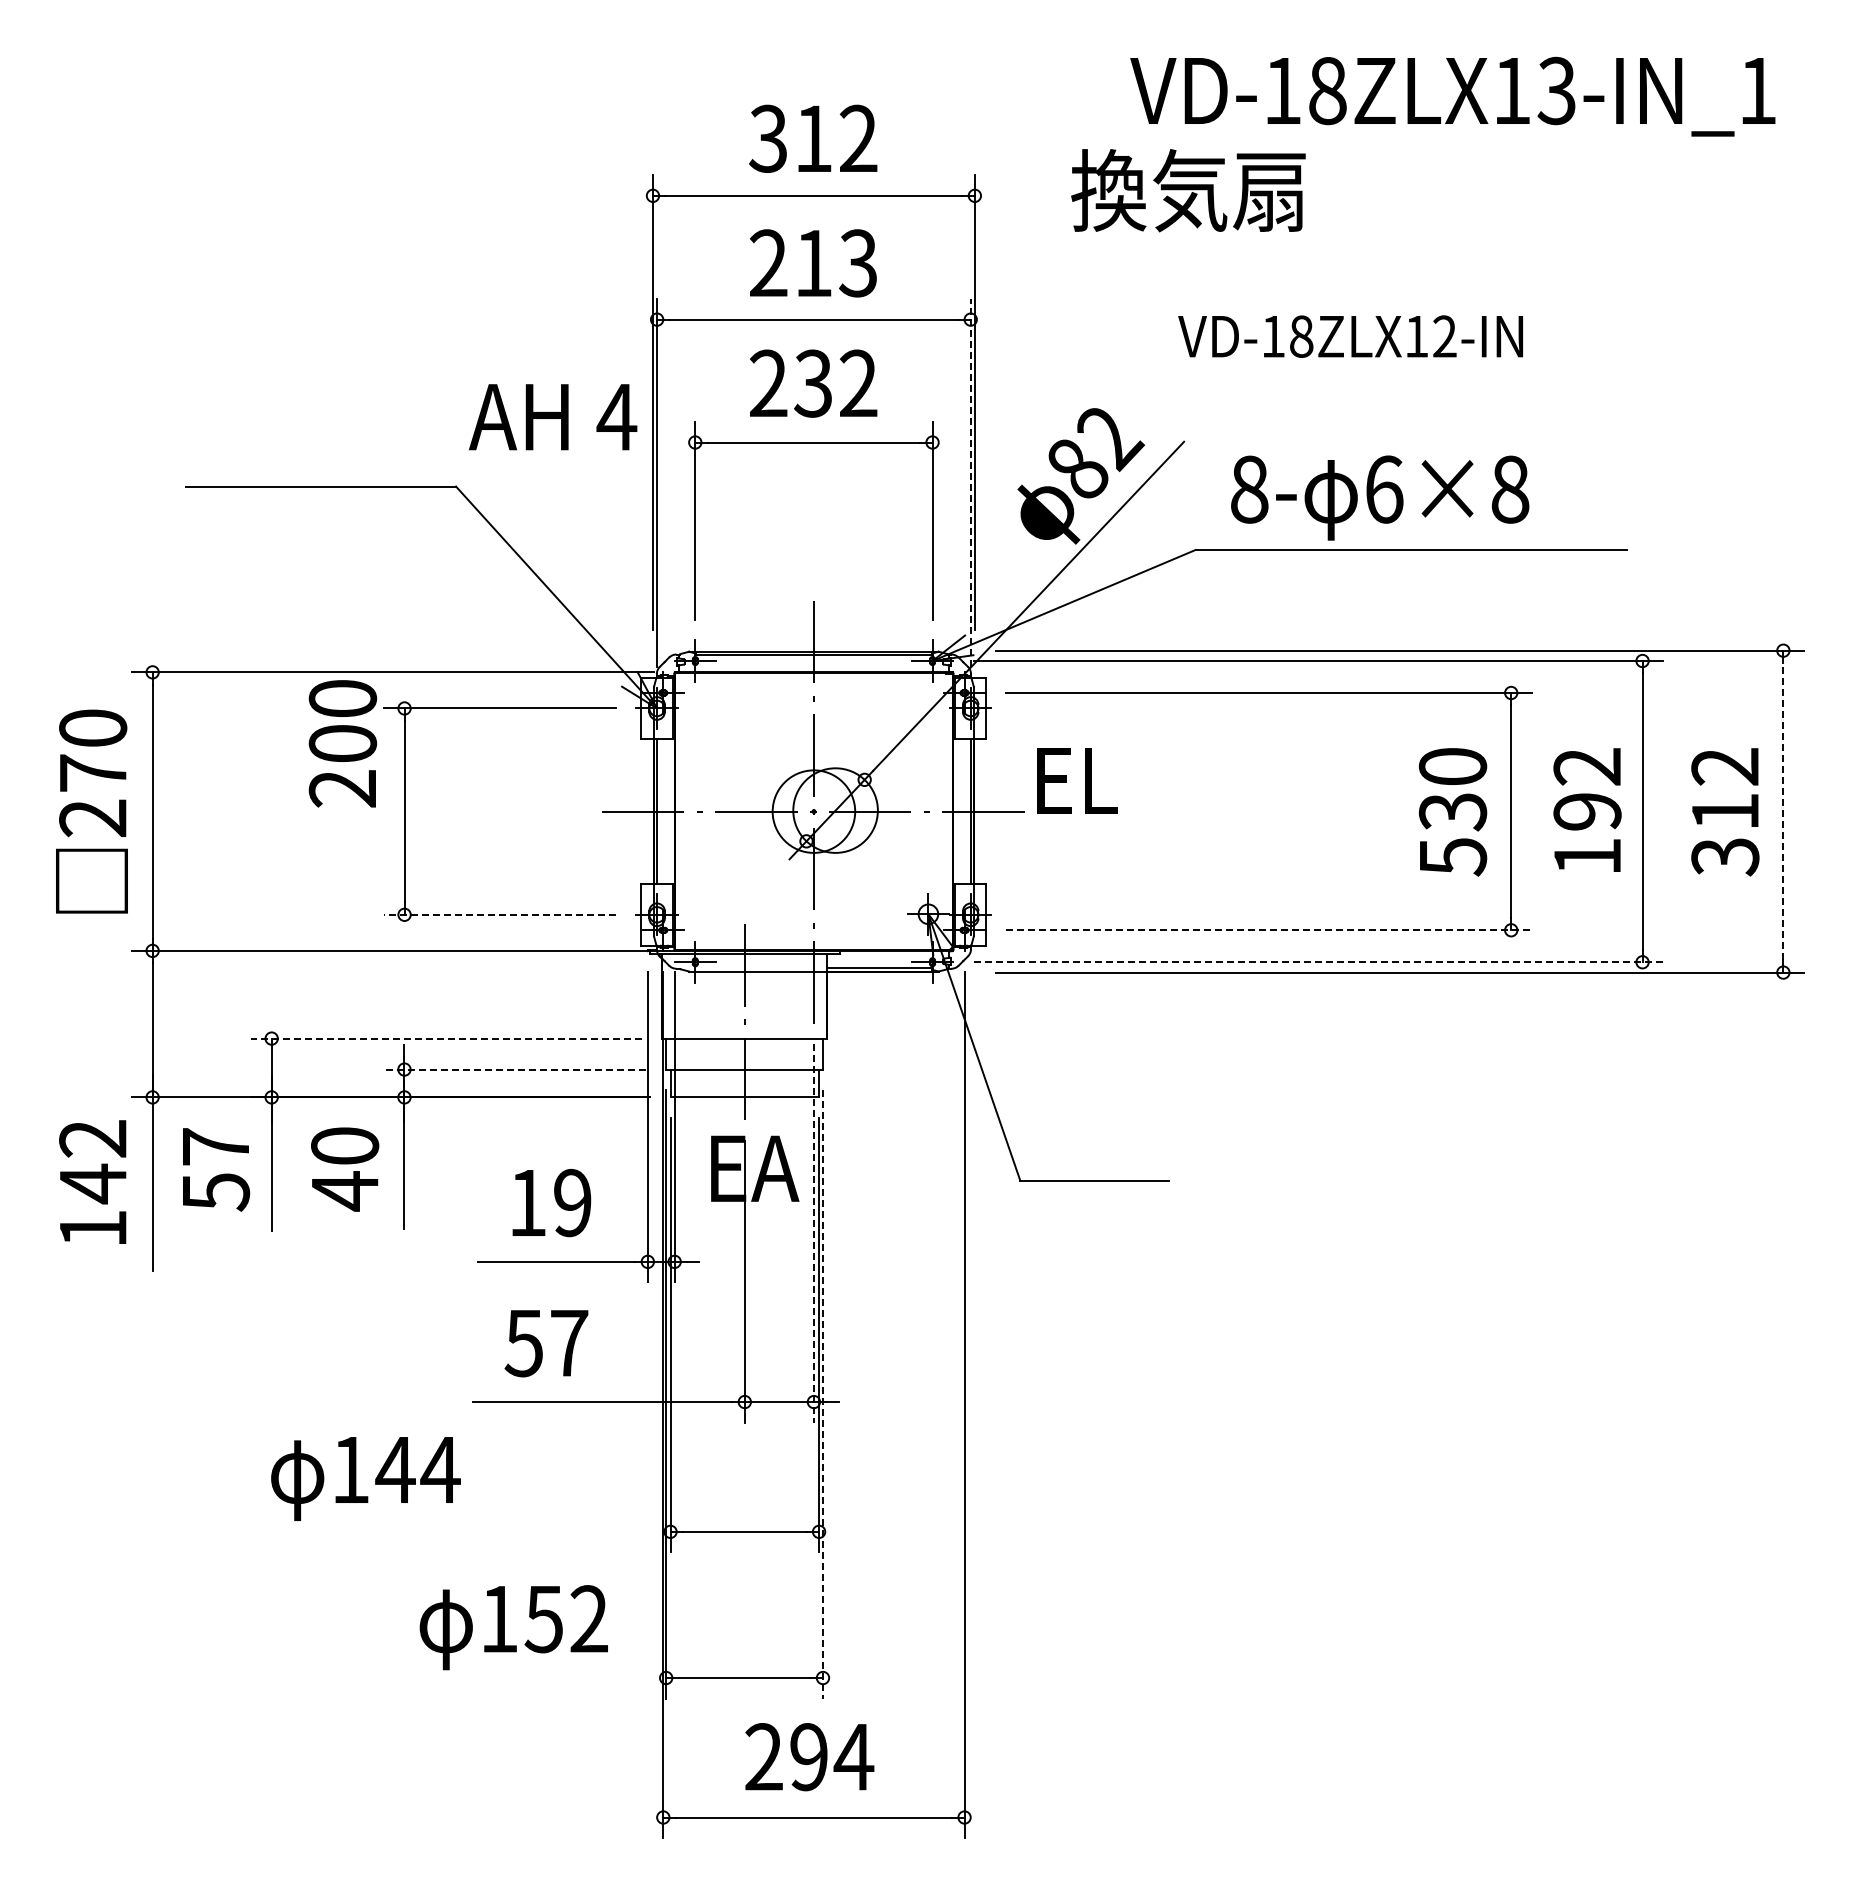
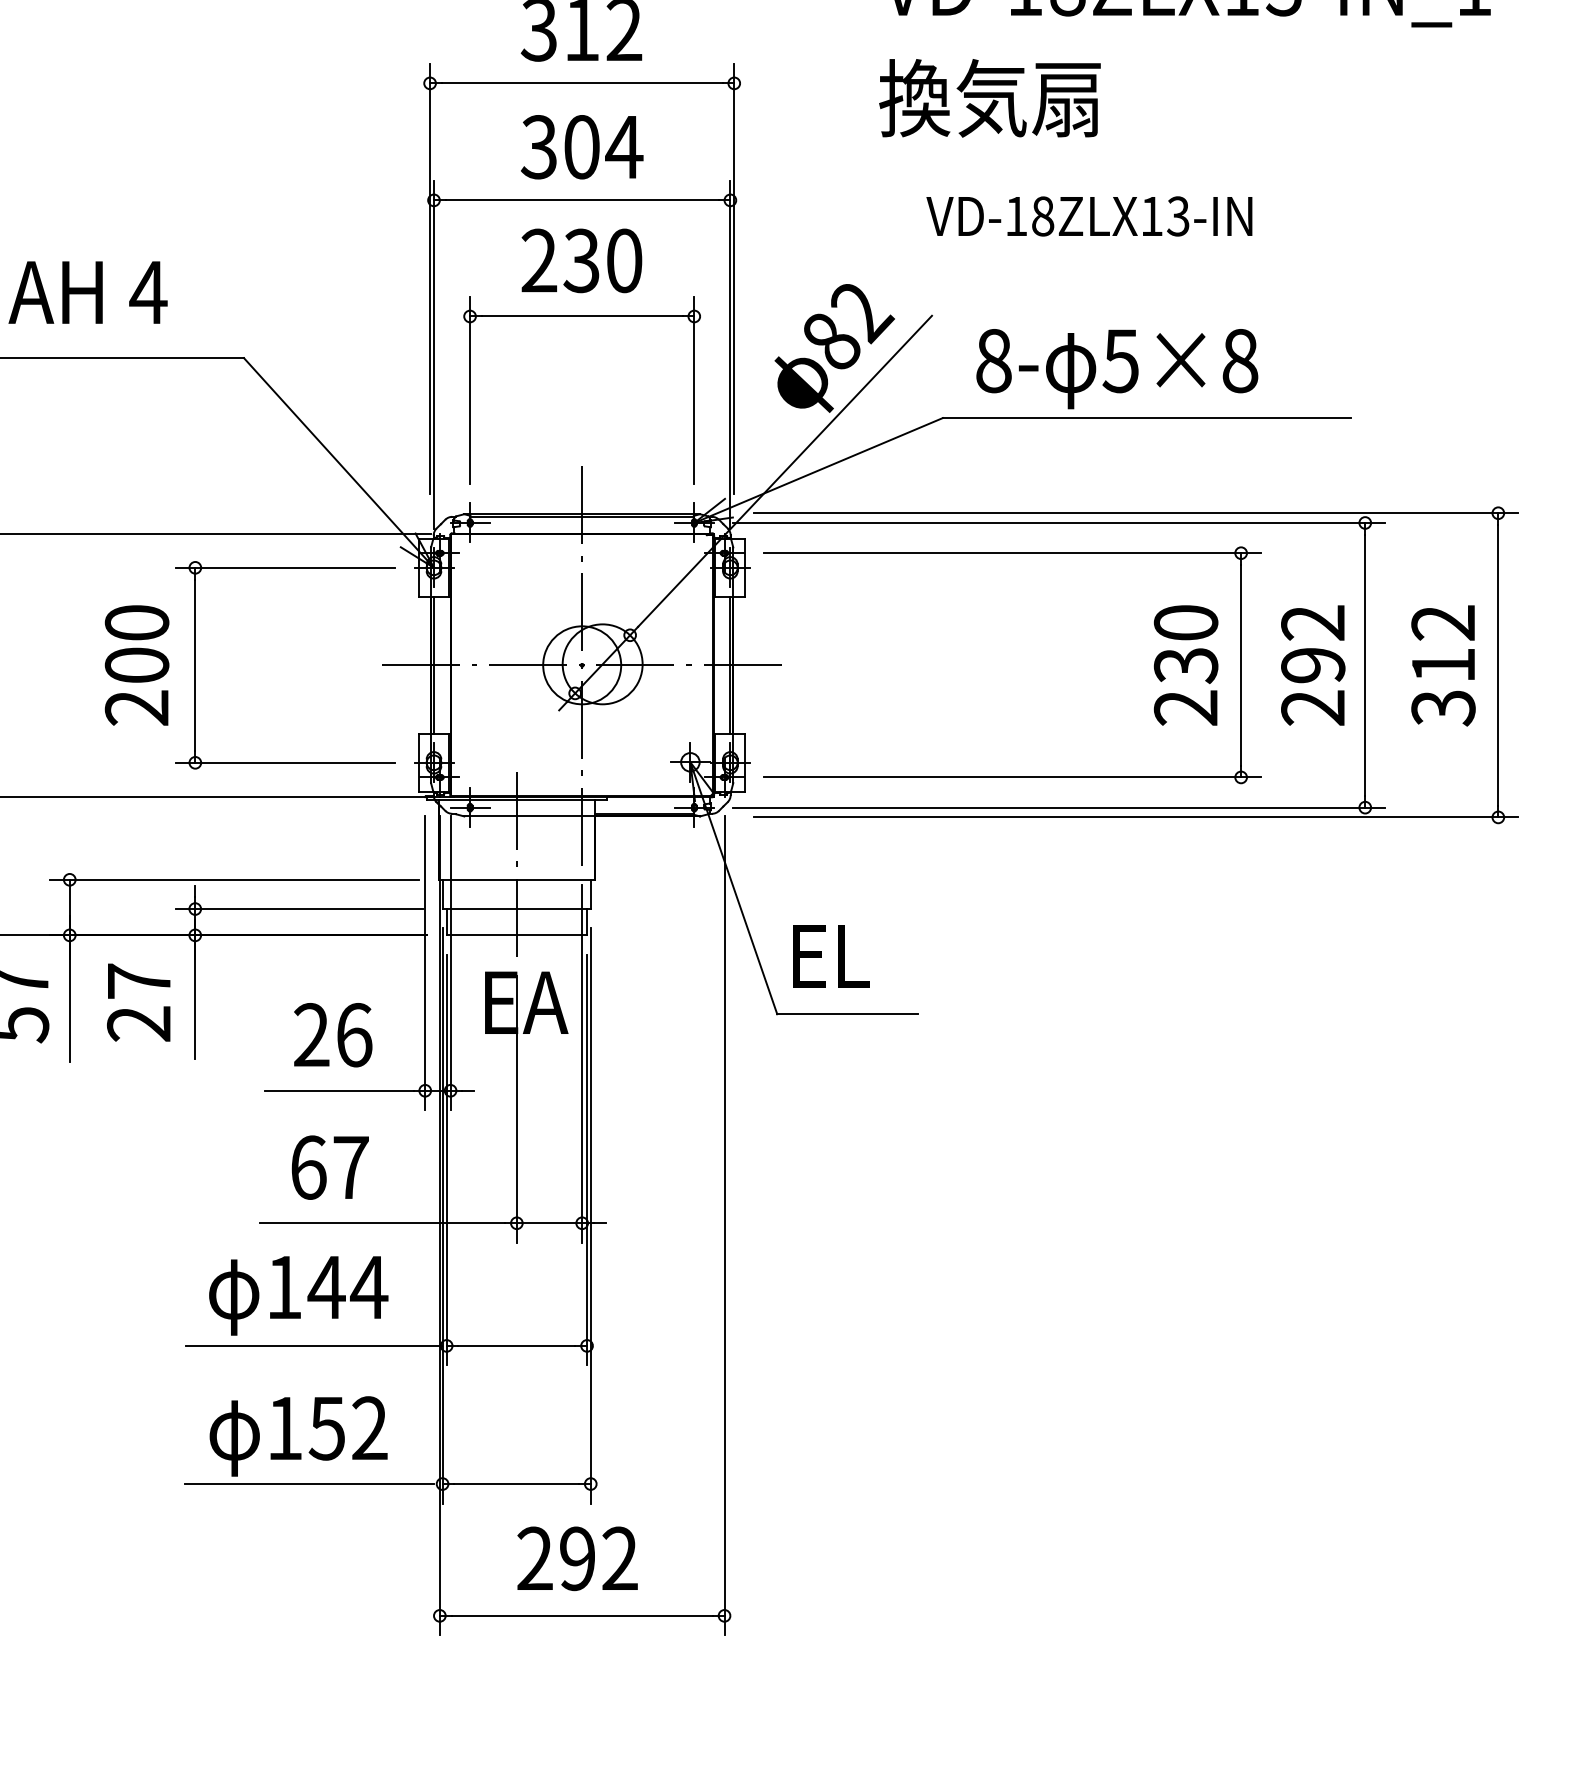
text: (1188, 190) -> (990, 98), moved
text: (813, 263) -> (581, 147), 213 -> 304
text: (1444, 336) -> (1178, 216), VD-18ZLX12-IN -> VD-18ZLX13-IN
text: (858, 383) -> (624, 260), 232 -> 230
text: (553, 417) -> (88, 292), moved
line: (970, 482) -> (730, 354), dashed -> solid
text: (1383, 489) -> (1120, 360), 6×8 -> 5×8
text: (342, 743) -> (136, 665), moved
text: (1077, 780) -> (831, 956), moved
line: (1783, 811) -> (1498, 665), dashed -> solid
text: (1586, 856) -> (1312, 707), 192 -> 292
text: (1452, 857) -> (1185, 708), 530 -> 230
line: (499, 914) -> (285, 762), dashed -> solid
line: (1269, 930) -> (1012, 777), dashed -> solid
line: (1318, 962) -> (1059, 807), dashed -> solid
line: (445, 1038) -> (234, 879), dashed -> solid
line: (514, 1069) -> (299, 909), dashed -> solid
text: (345, 1169) -> (139, 1003), 40 -> 27
text: (550, 1202) -> (333, 1034), 19 -> 26
line: (813, 1234) -> (581, 1064), dashed -> solid
text: (523, 1343) -> (307, 1167), 57 -> 67
line: (823, 1394) -> (591, 1216), dashed -> solid
text: (365, 1478) -> (298, 1295), moved
line: (529, 1531) -> (313, 1345), added
line: (525, 1678) -> (309, 1484), added
text: (853, 1756) -> (619, 1558), 294 -> 292

